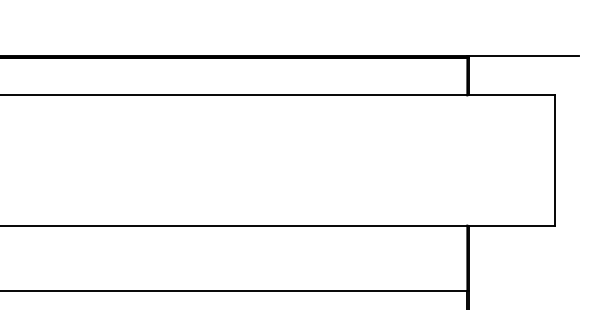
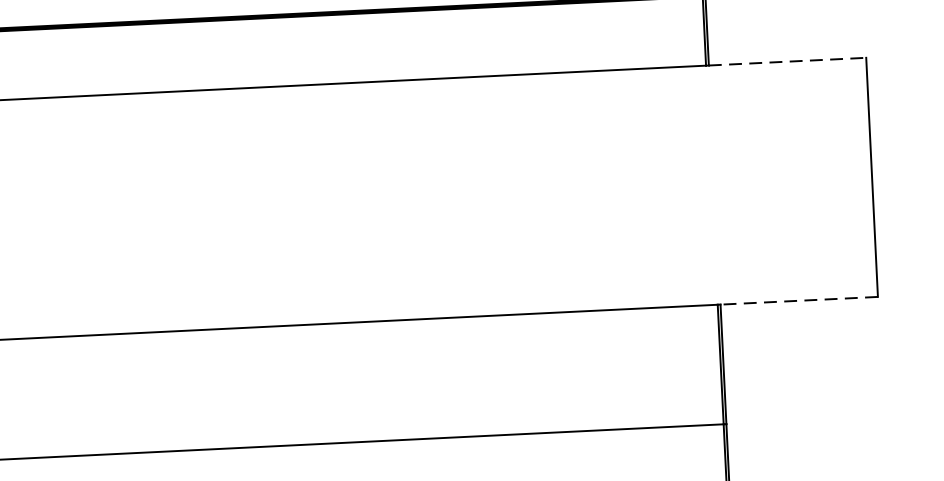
line: (511, 95) -> (787, 61), solid -> dashed
line: (511, 225) -> (798, 300), solid -> dashed

